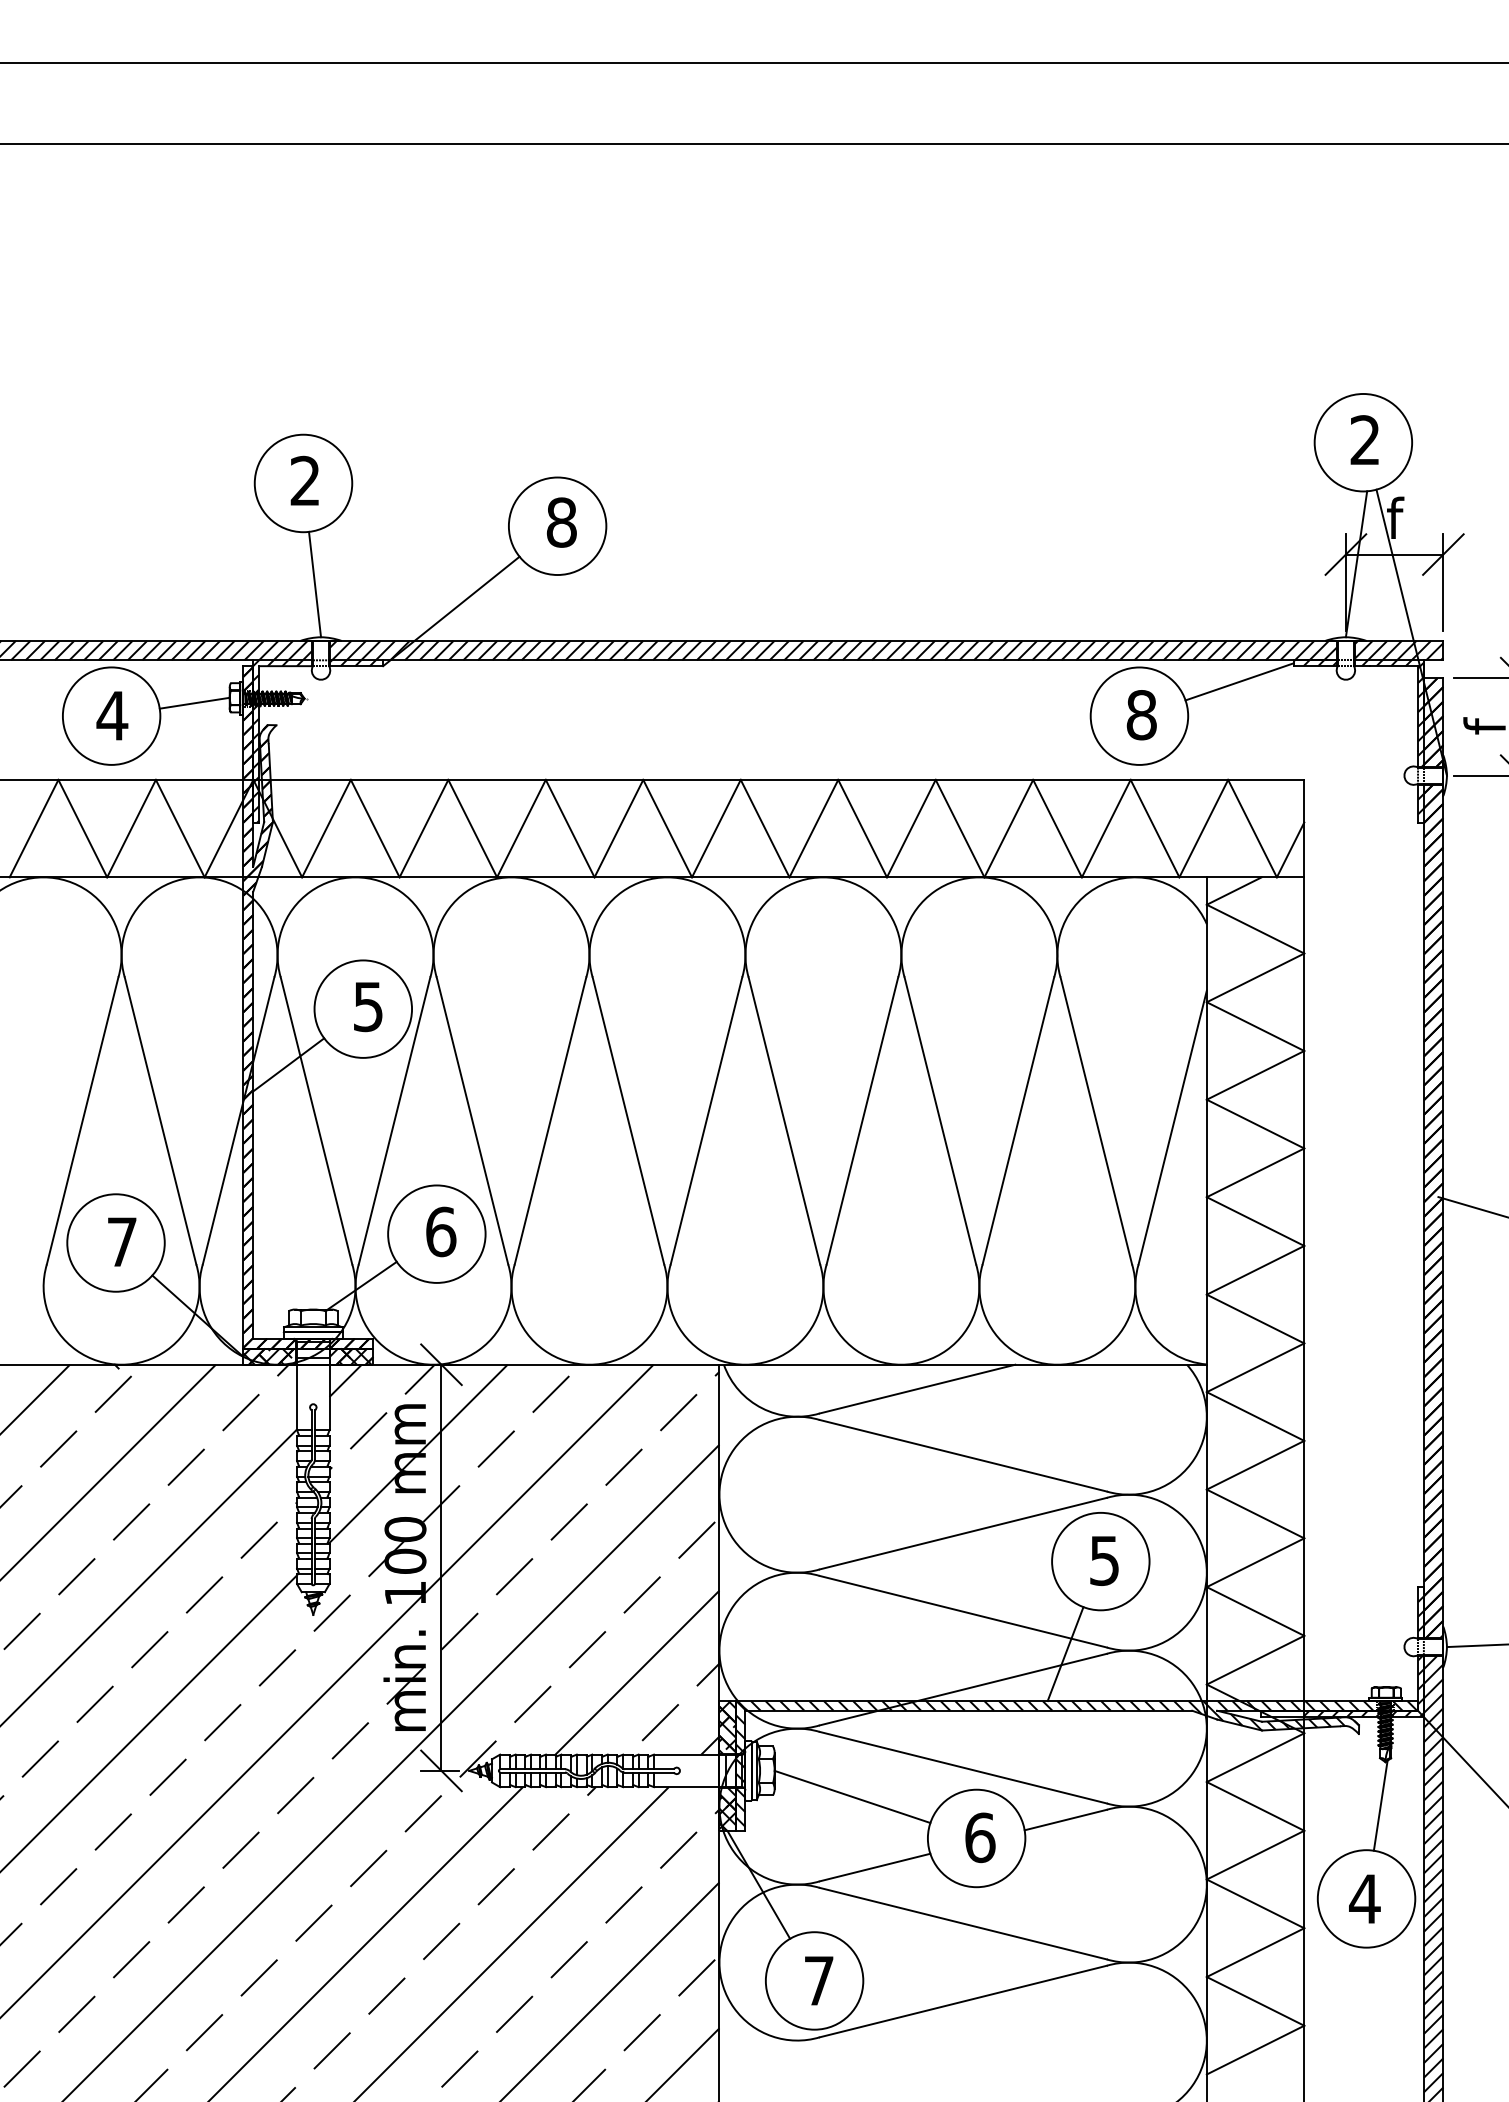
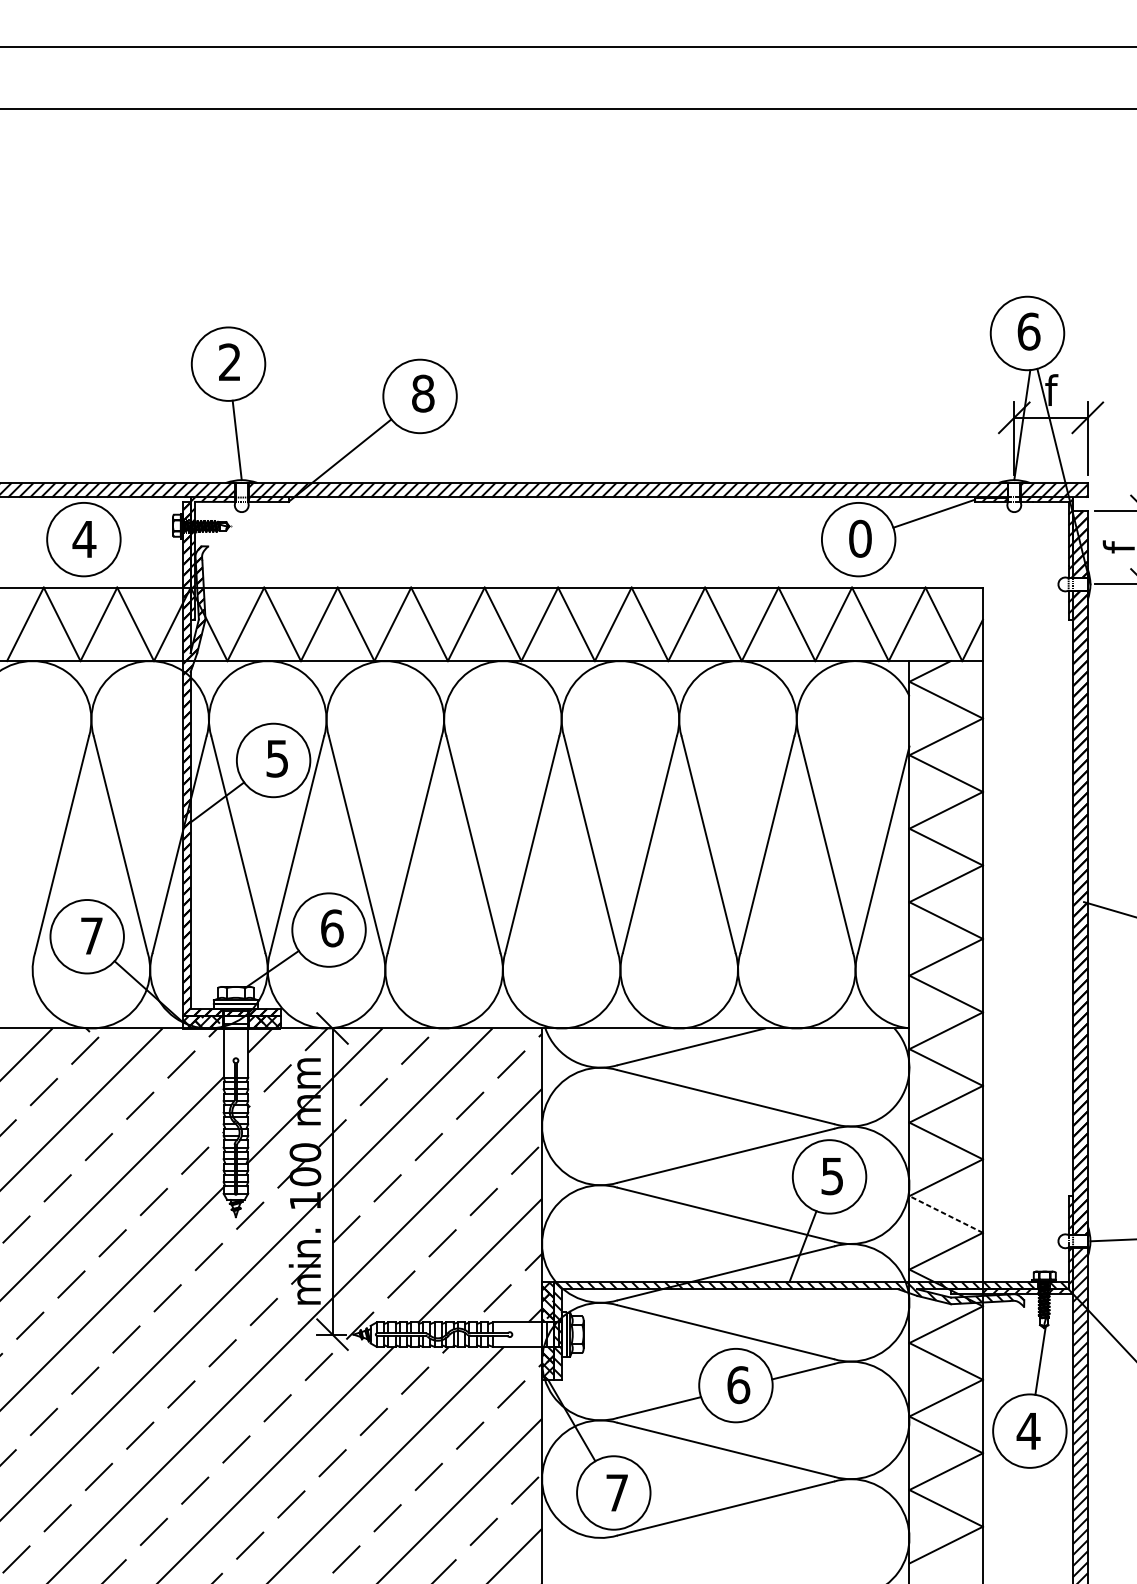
text: (1365, 440) -> (1029, 331), 2 -> 6
line: (194, 702) -> (146, 529), removed
text: (1141, 715) -> (860, 539), 8 -> 0
line: (1255, 1611) -> (946, 1214), solid -> dashed
line: (852, 1796) -> (642, 1353), removed

